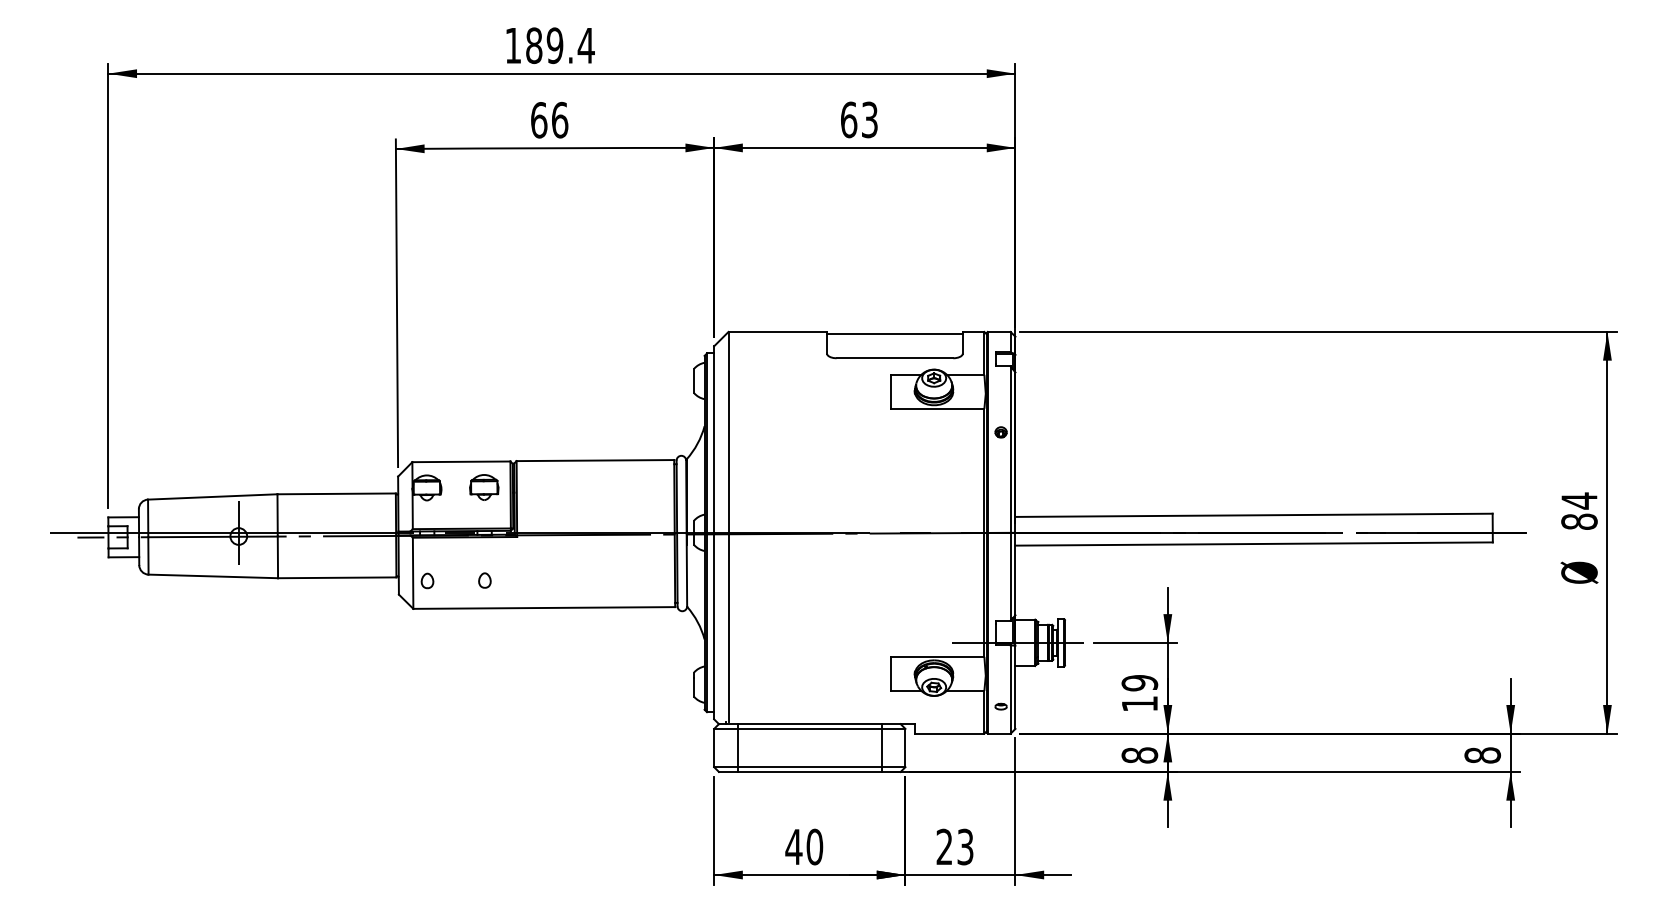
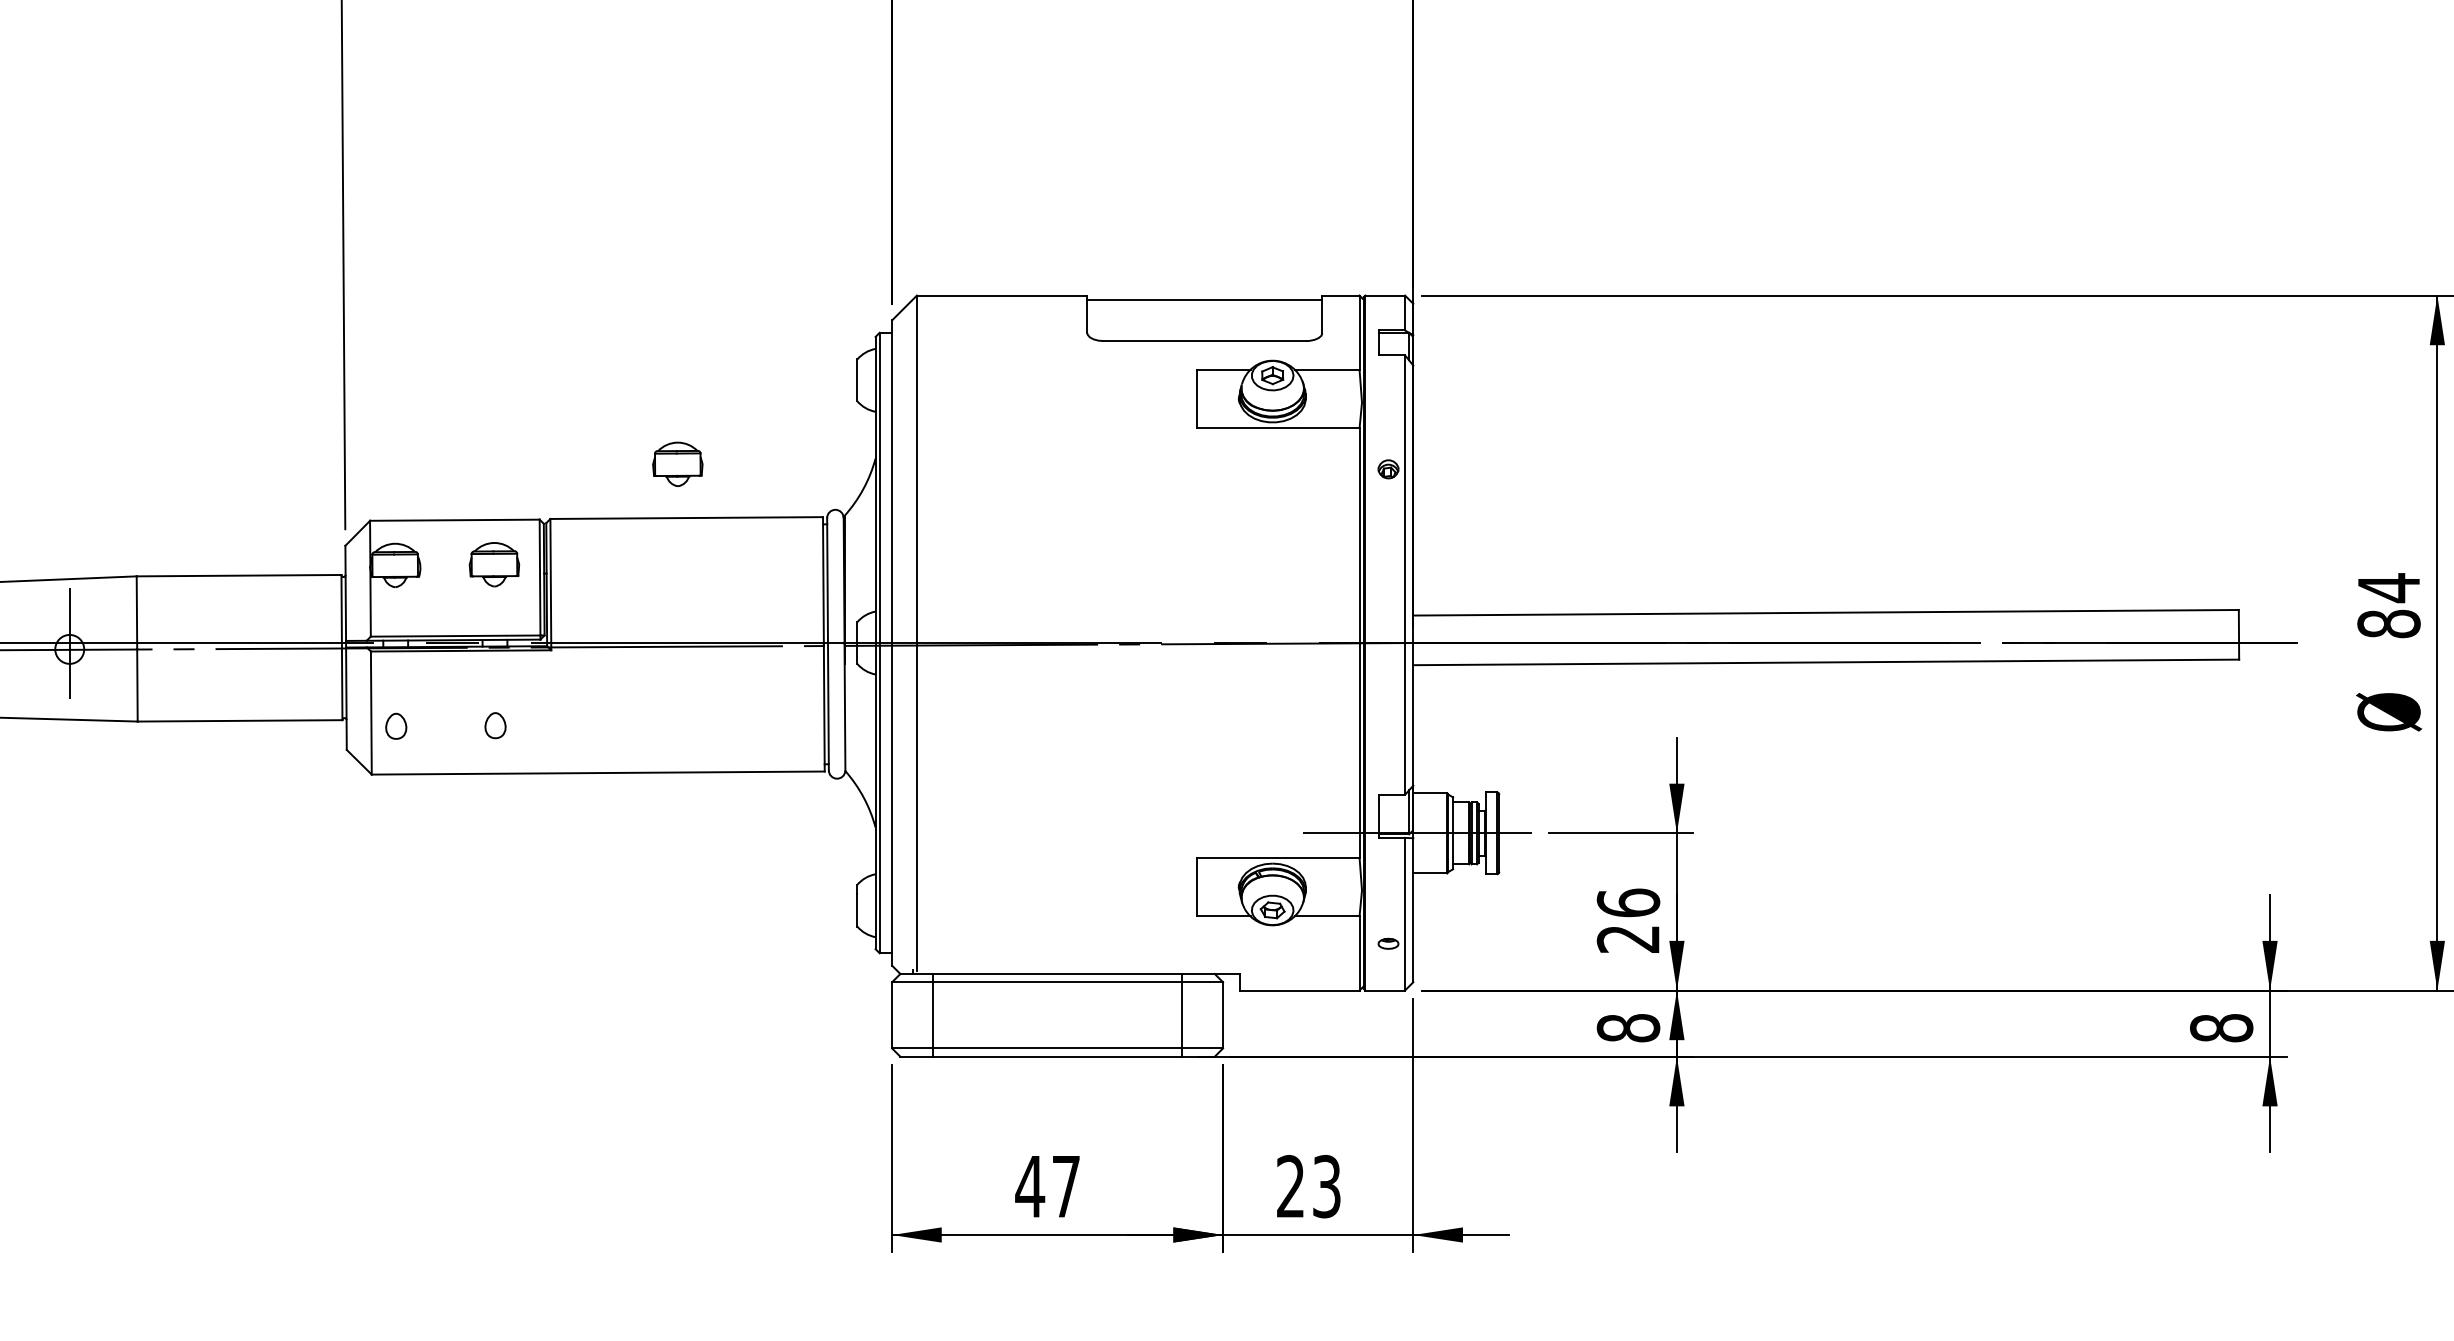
part: (590, 429) -> (678, 464), added
text: (1139, 692) -> (1627, 919), 19 -> 26
text: (814, 846) -> (1065, 1185), 40 -> 47

